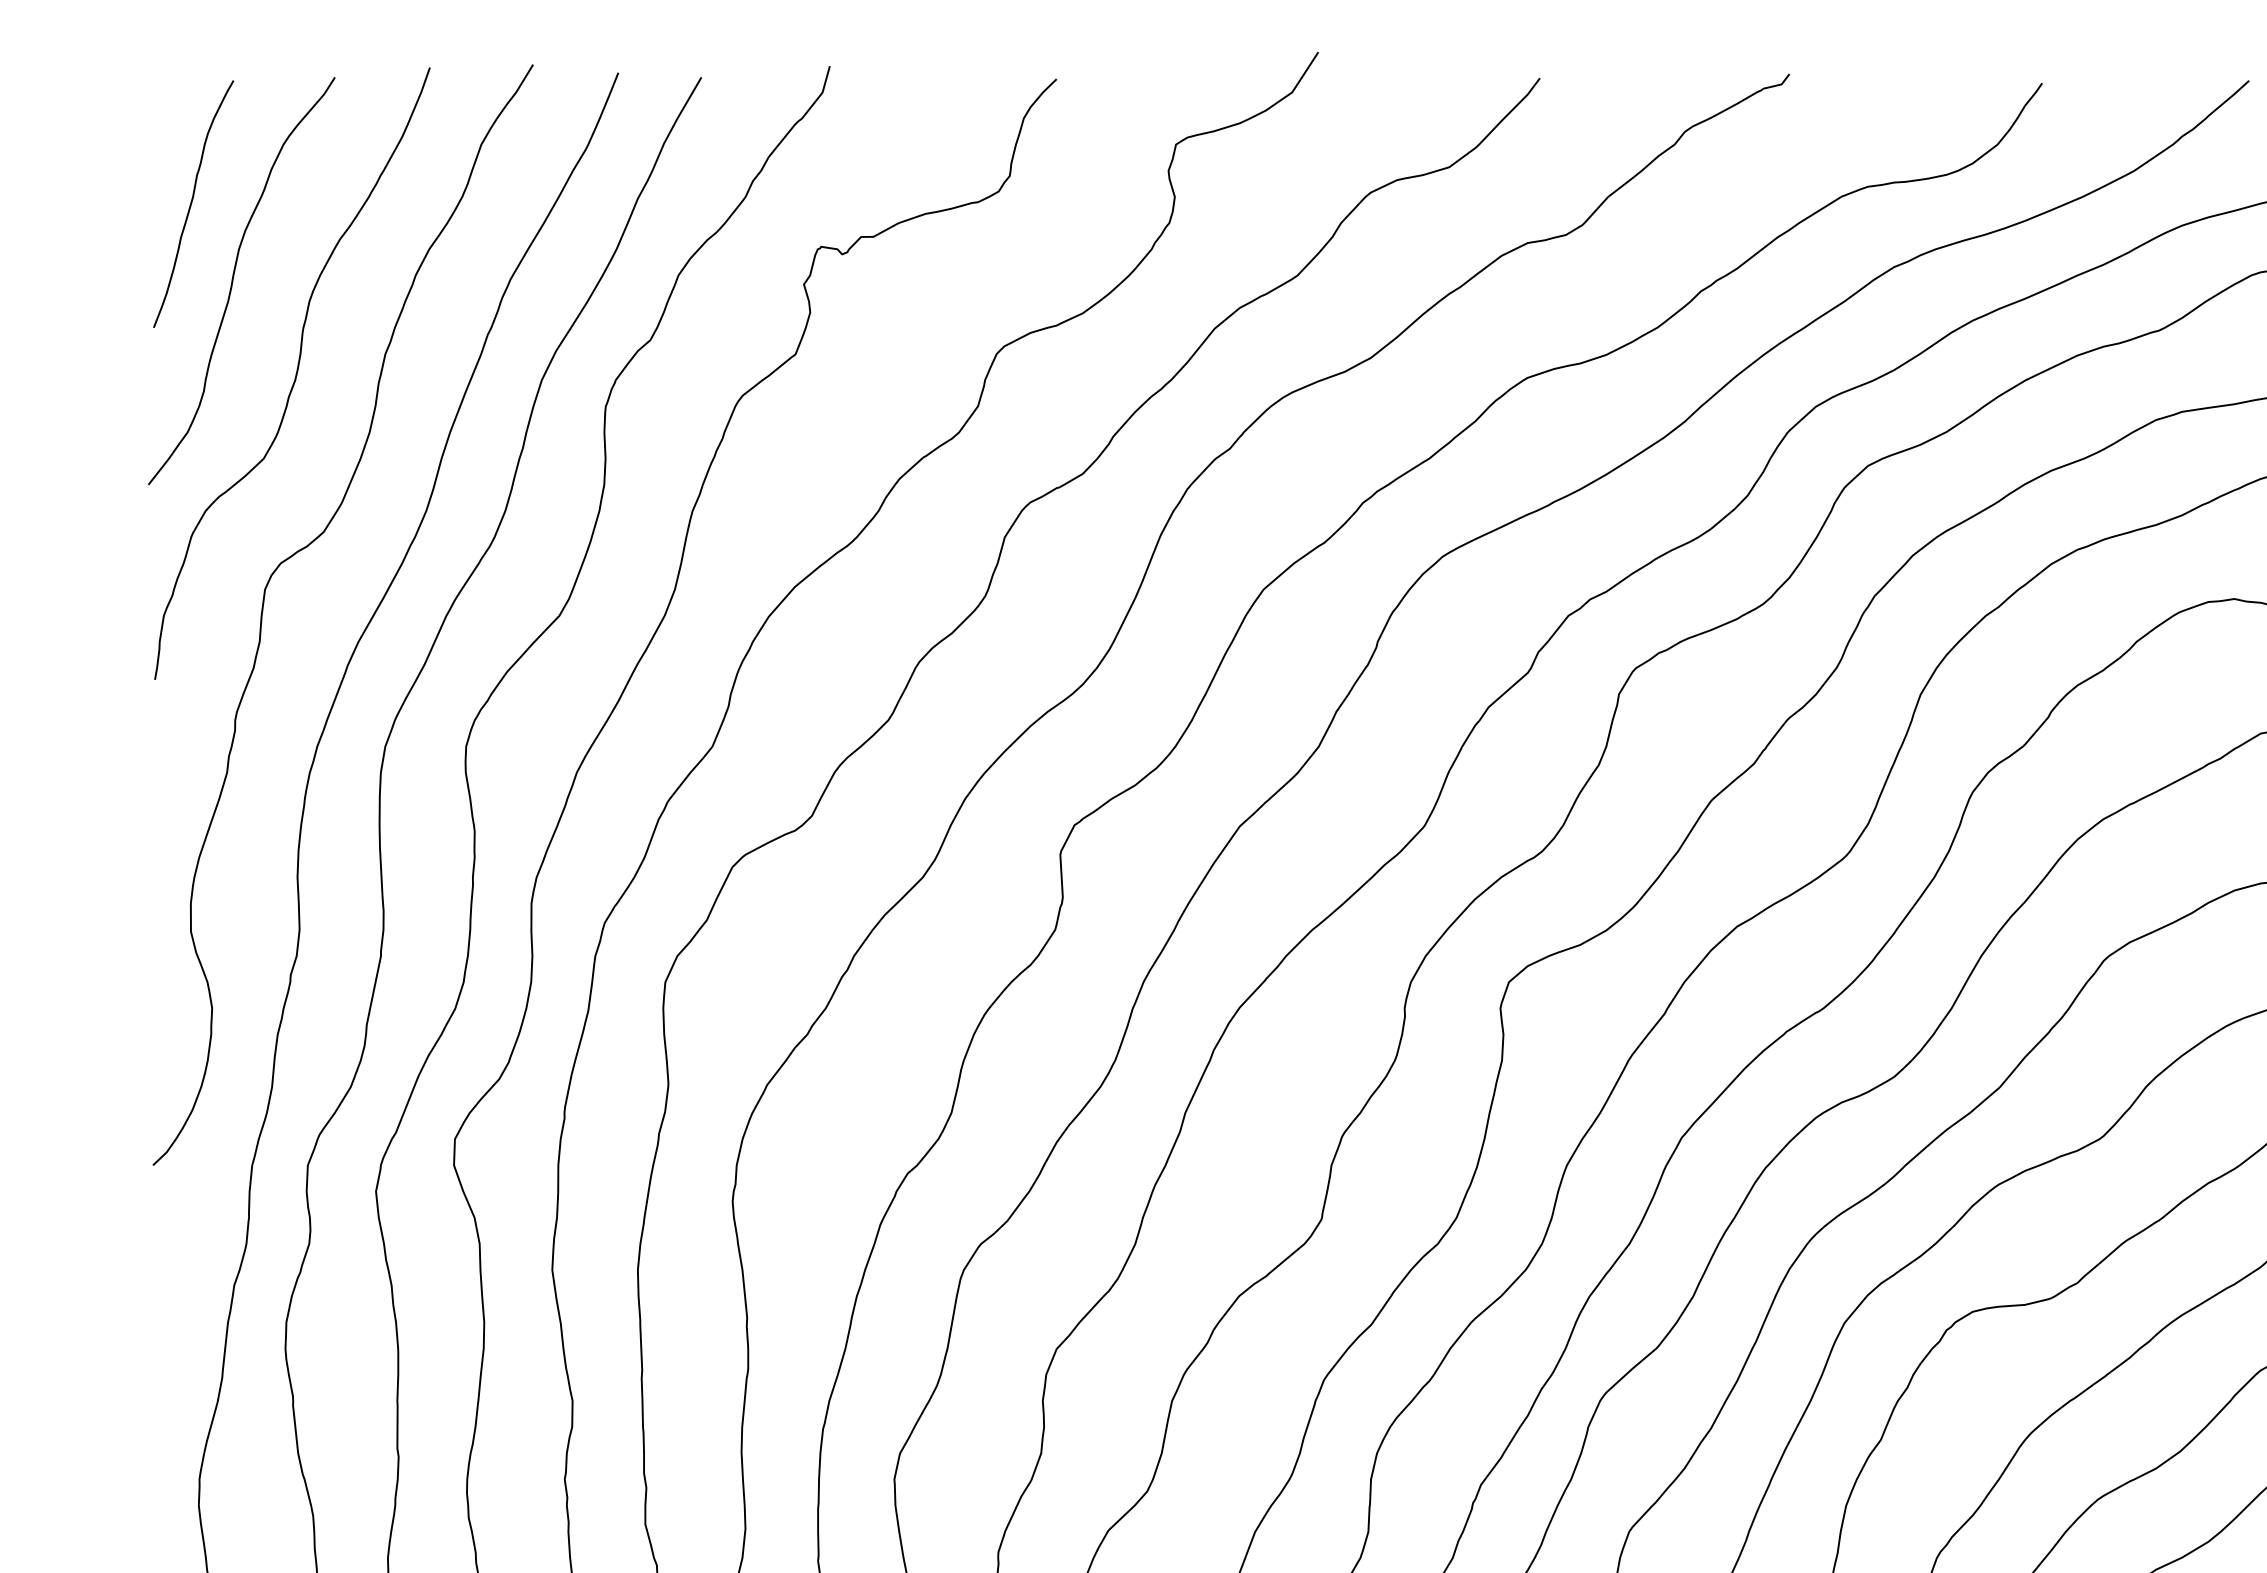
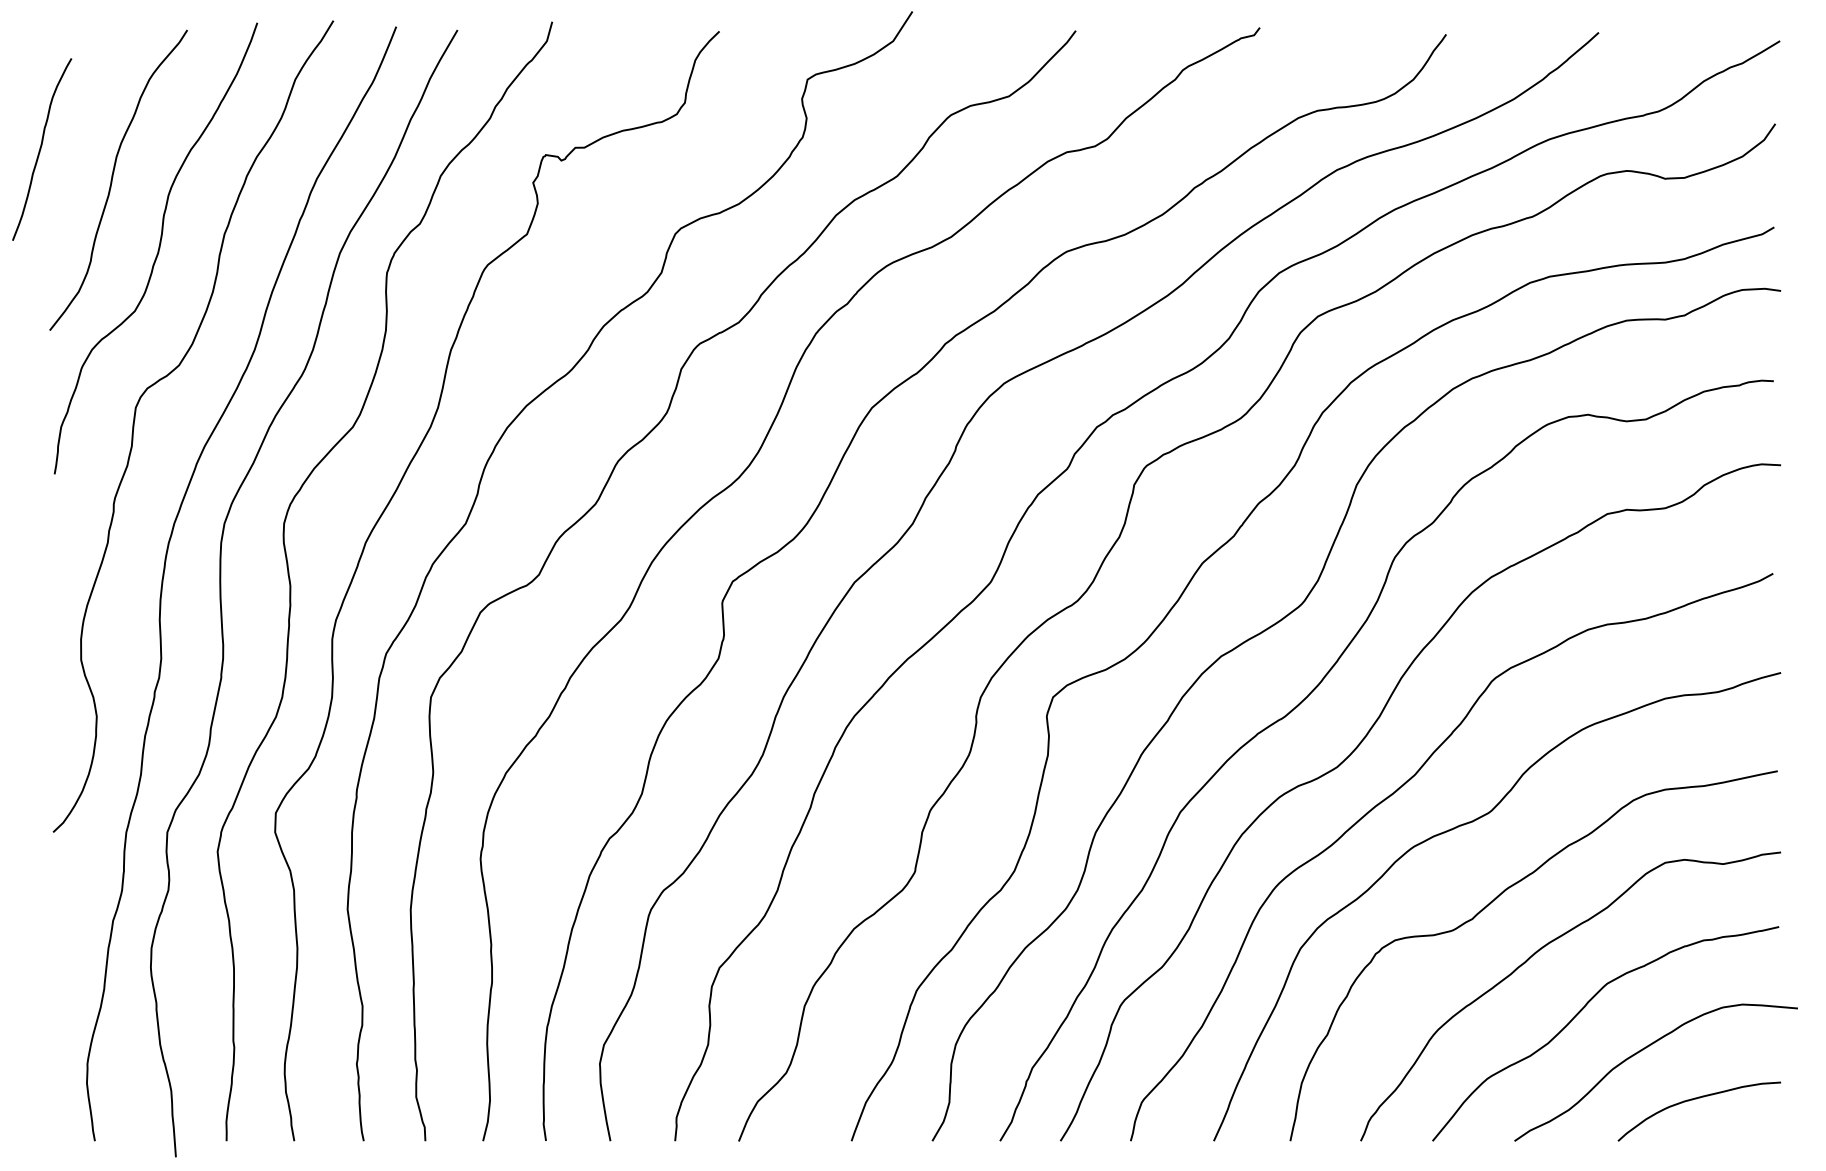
curve: (192, 204) -> (41, 149), moved

